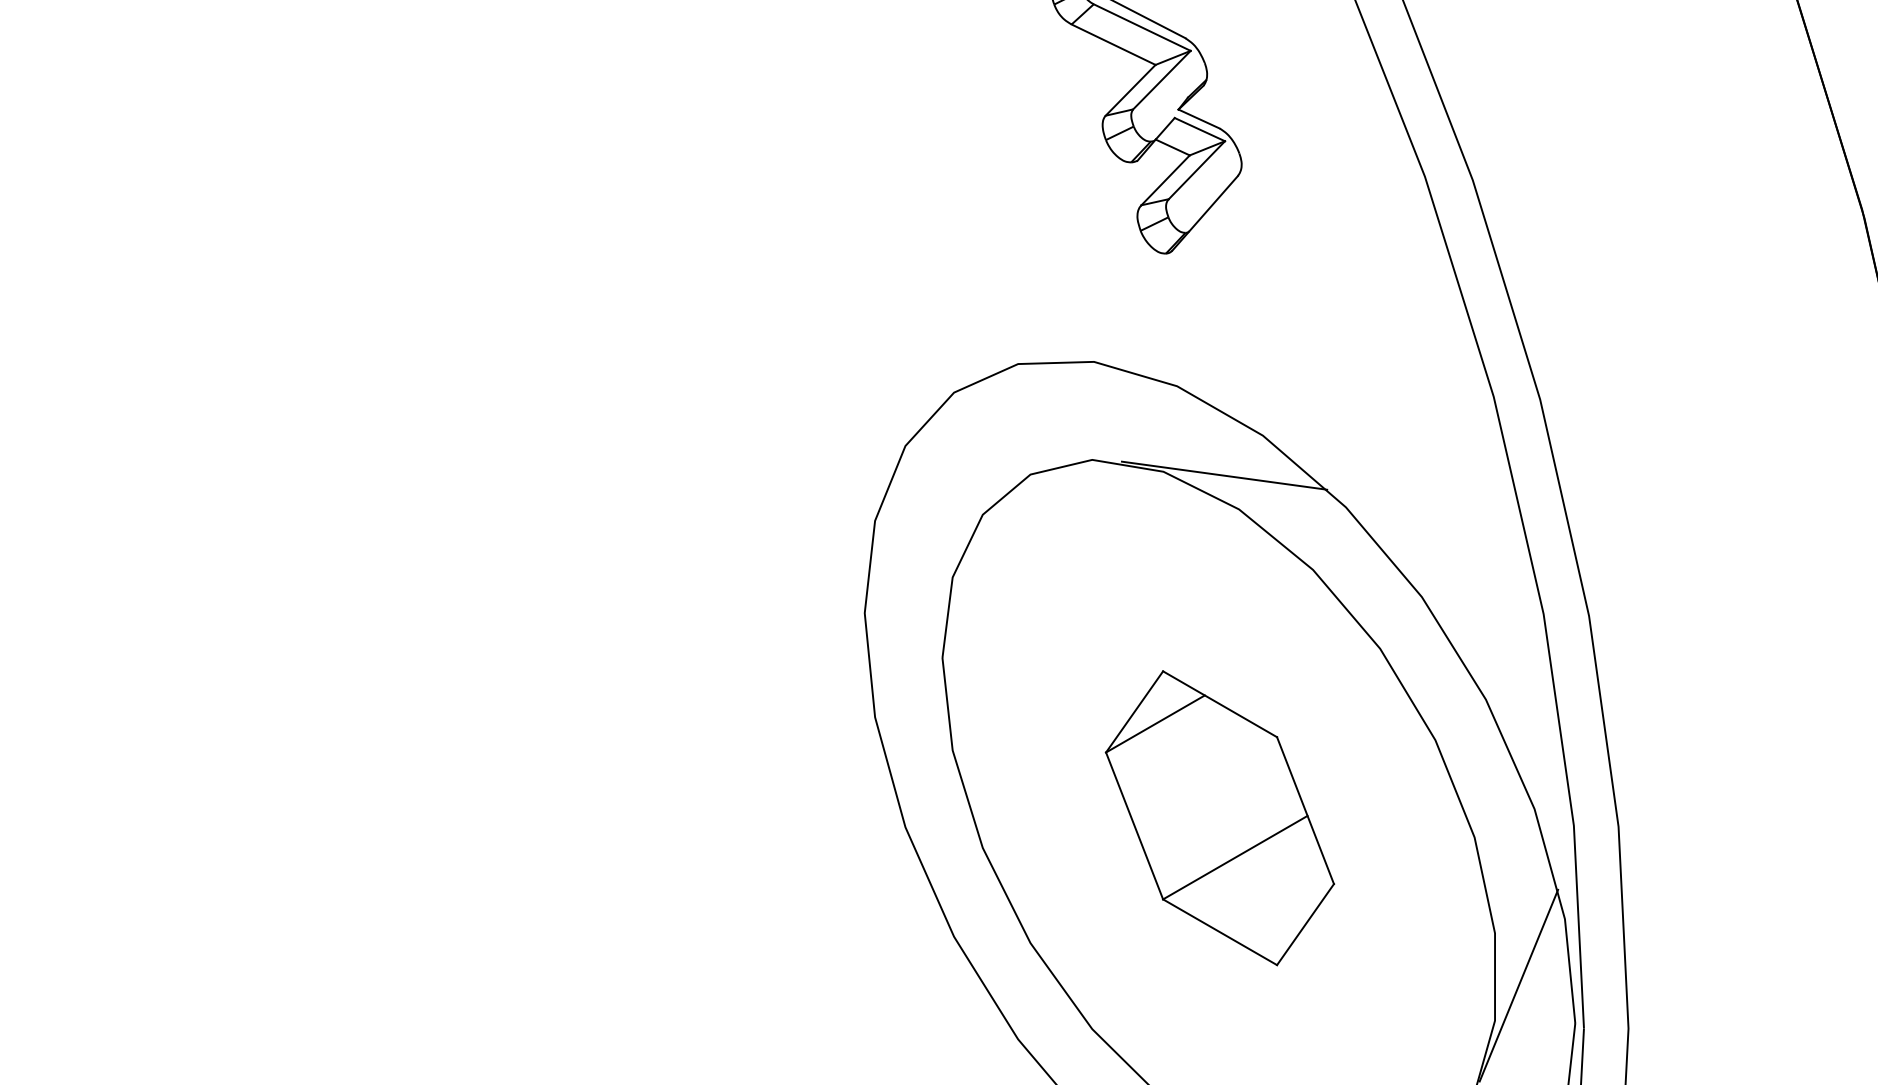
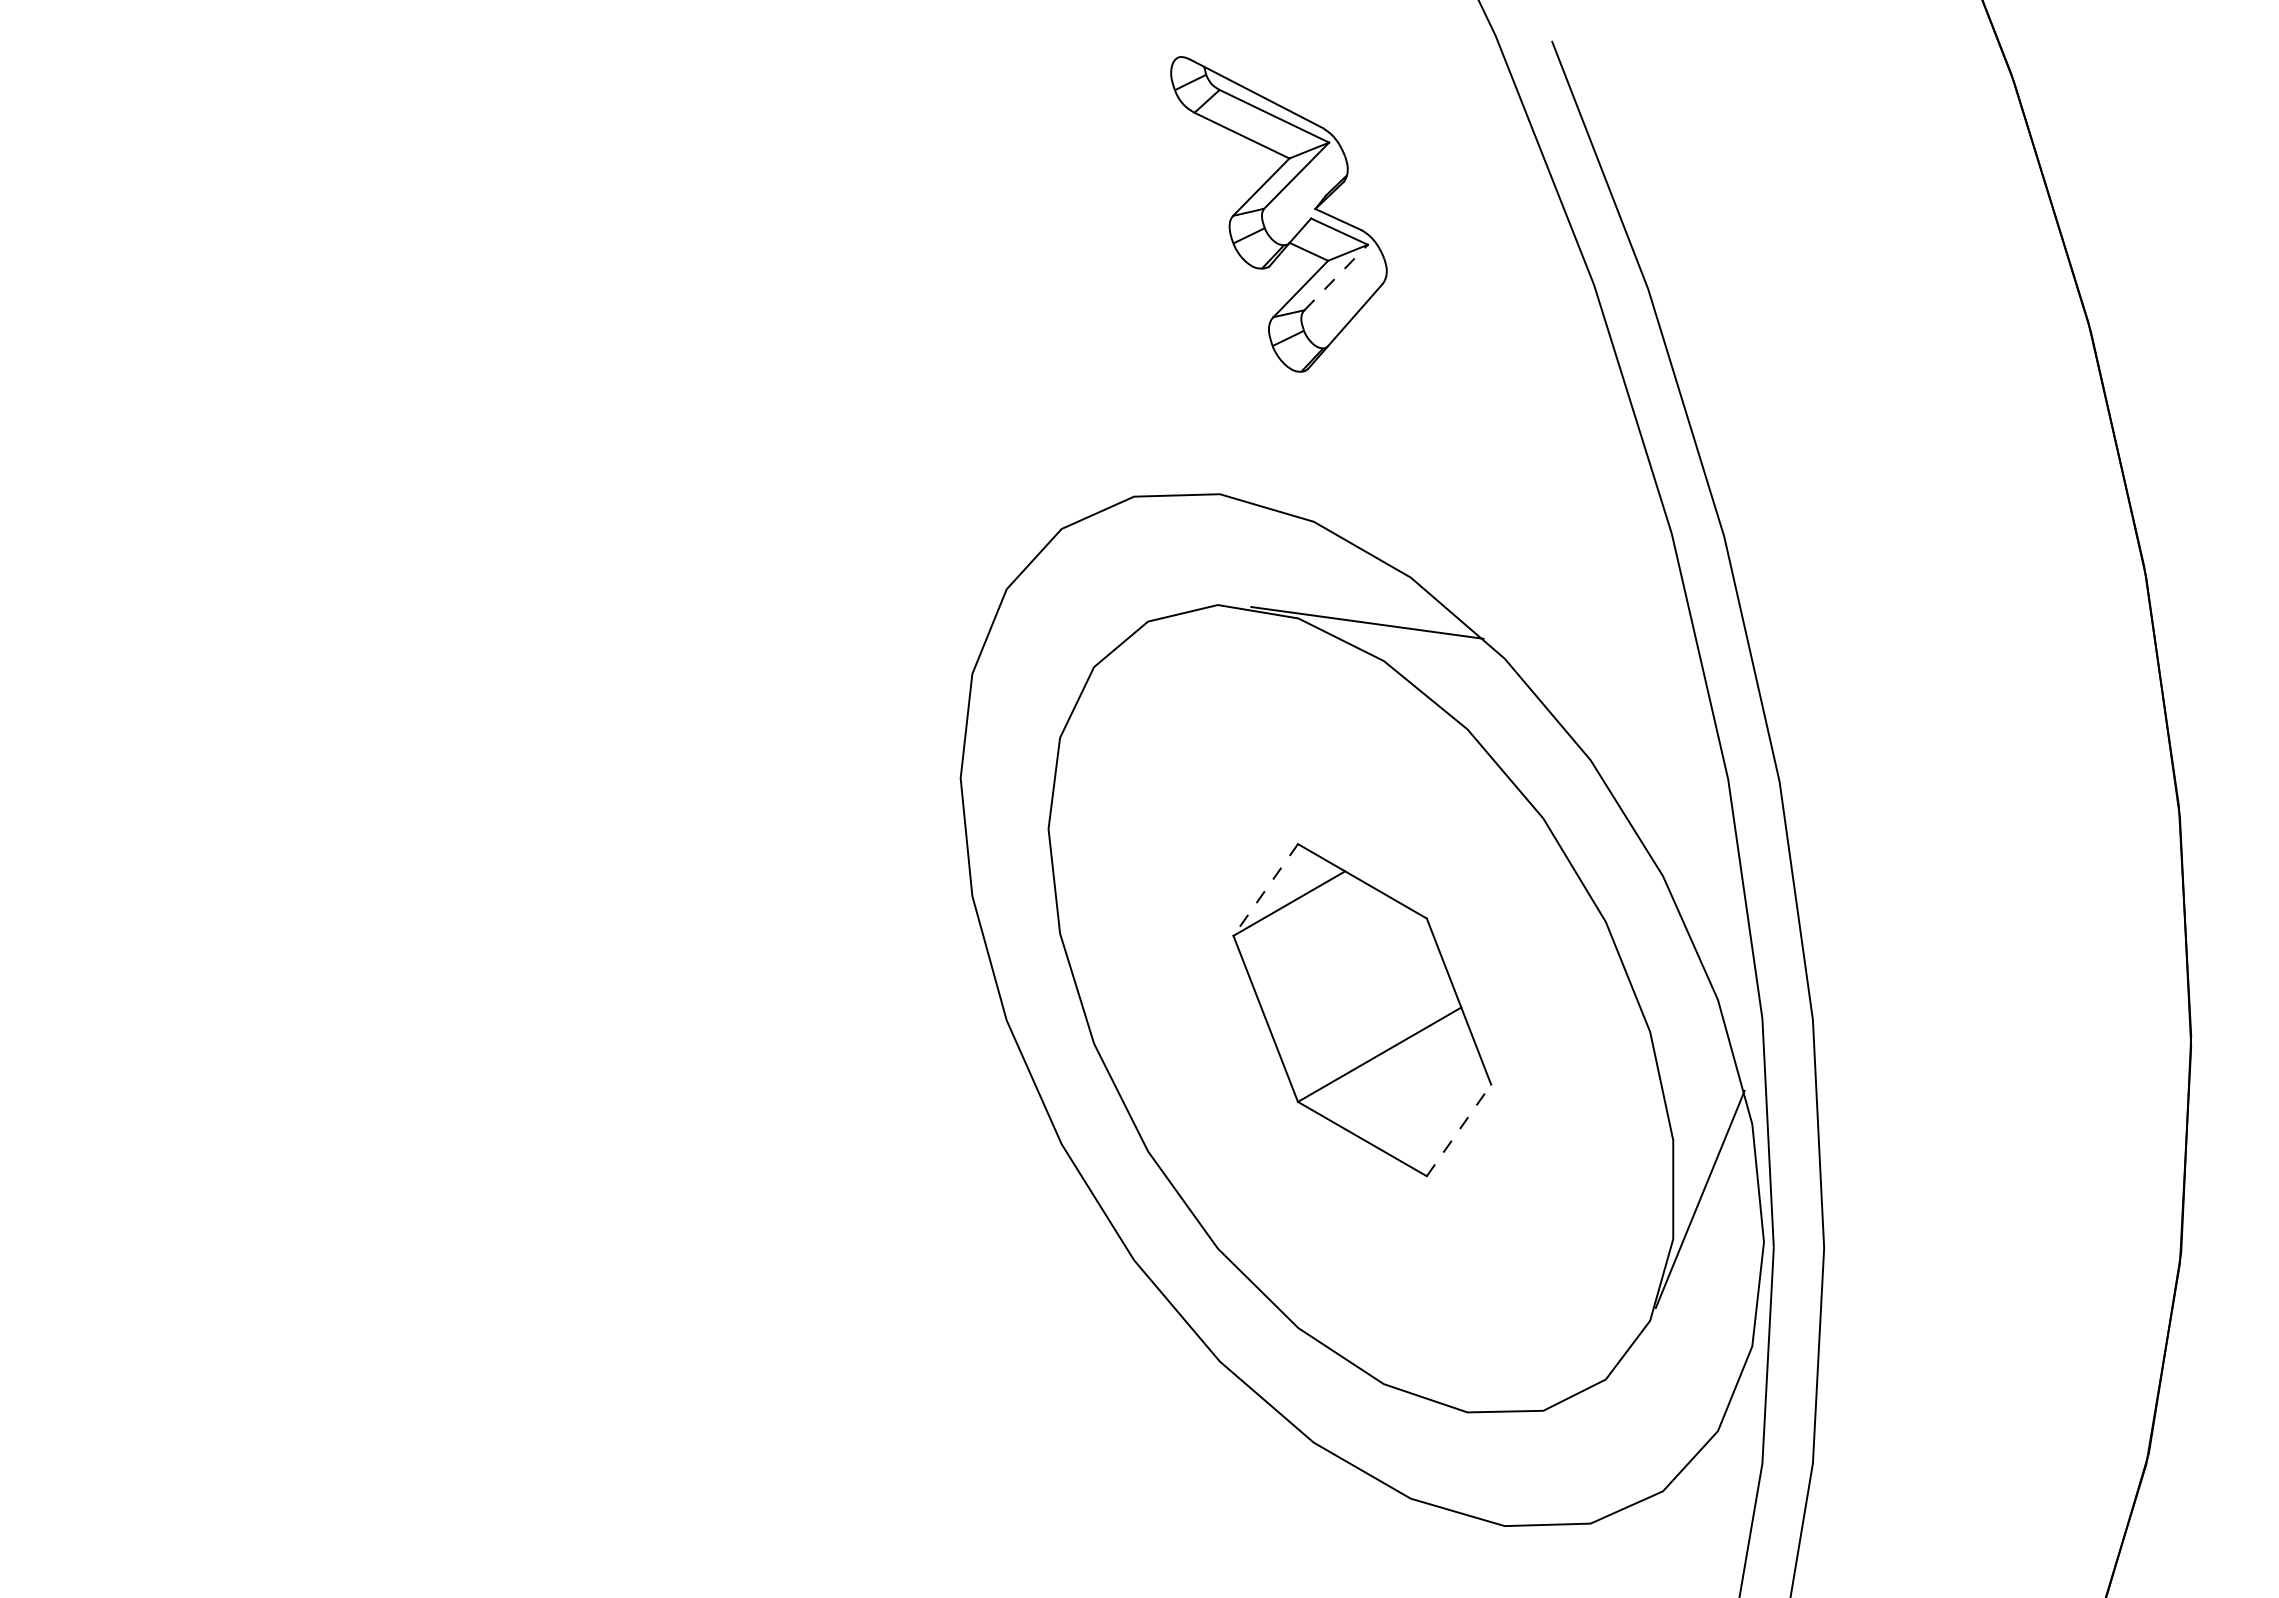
line: (1197, 170) -> (1336, 277), solid -> dashed
line: (1134, 712) -> (1265, 890), solid -> dashed
line: (1305, 924) -> (1459, 1130), solid -> dashed

